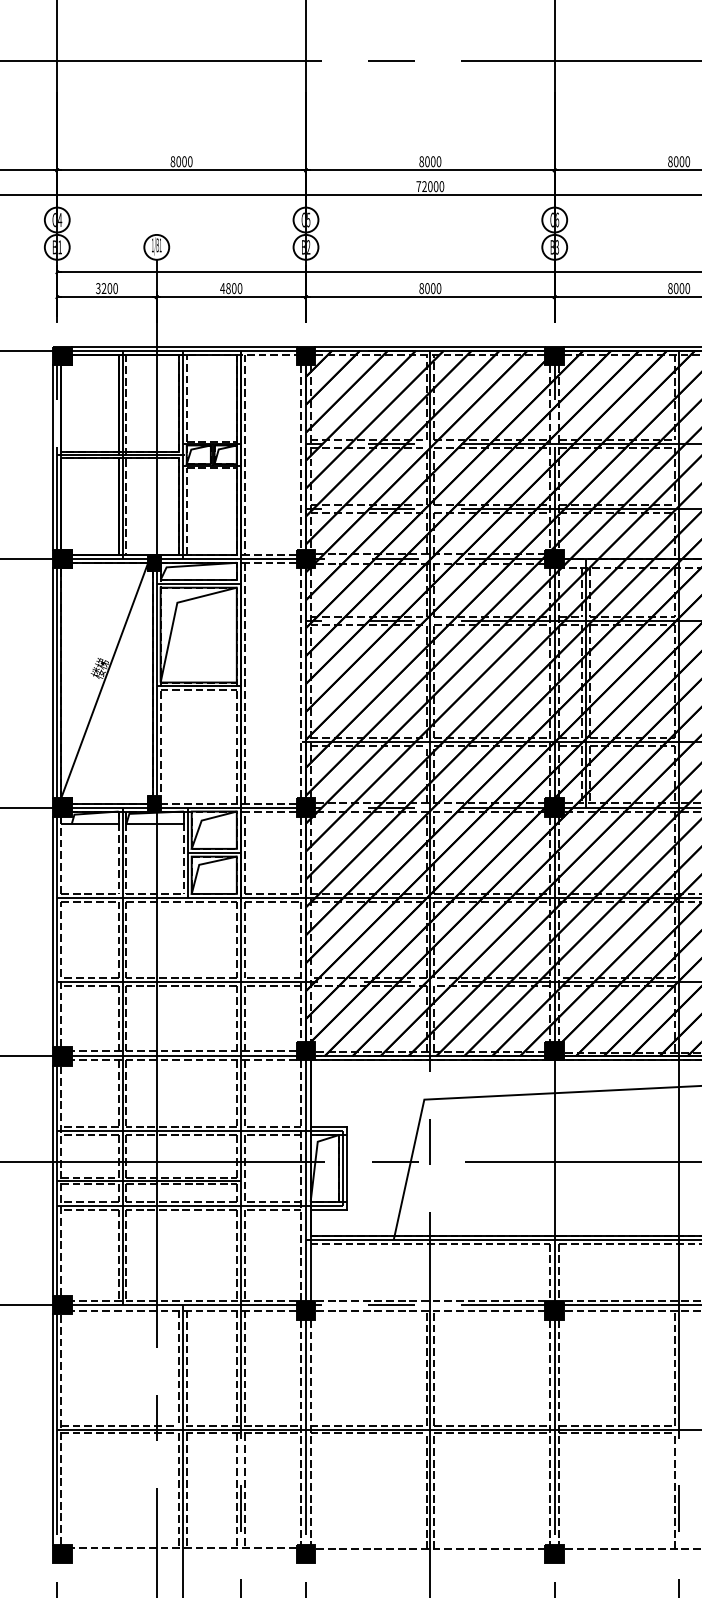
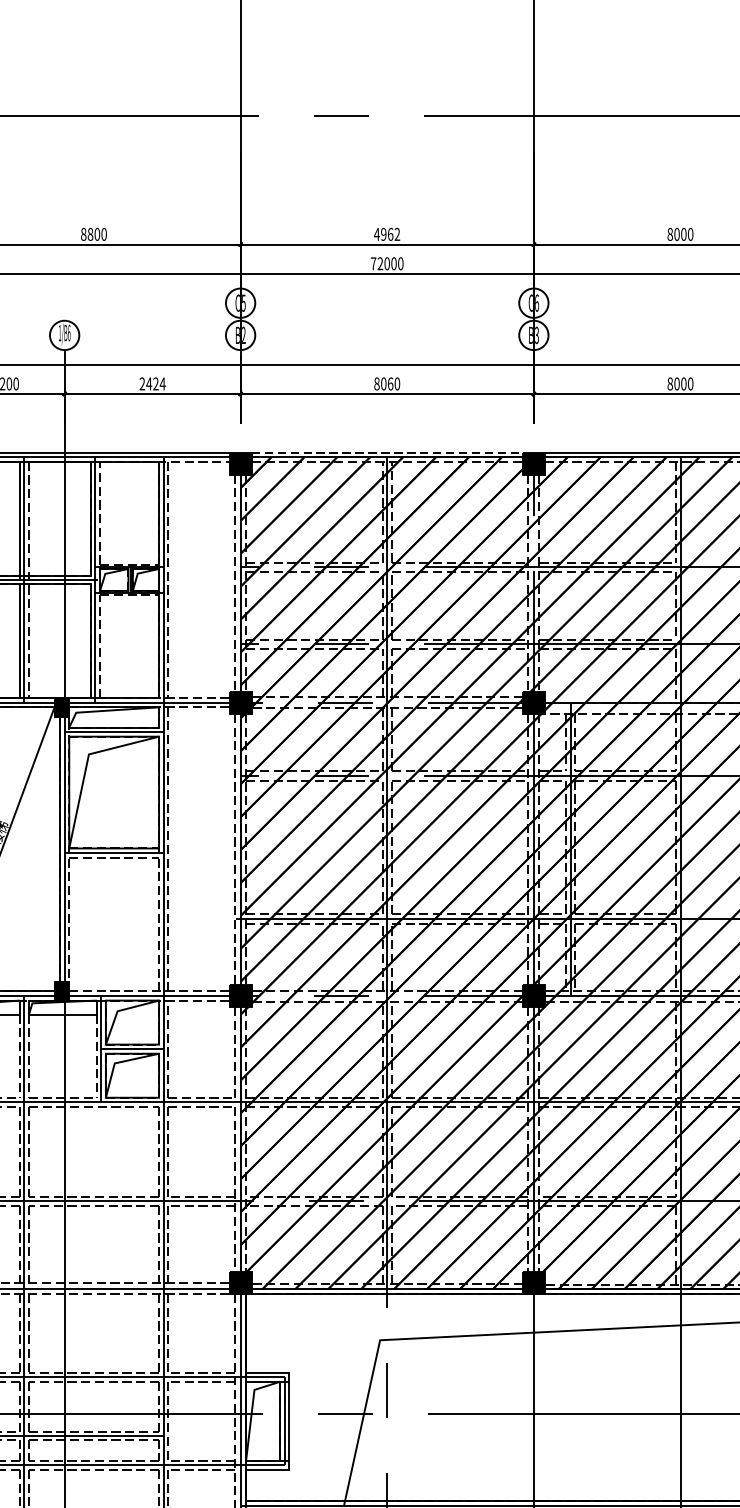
text: (178, 161) -> (90, 234), 8000 -> 8800
text: (430, 161) -> (387, 234), 8000 -> 4962
text: (160, 245) -> (69, 333), 1/B1 -> 1/B6
text: (231, 288) -> (152, 383), 4800 -> 2424
text: (433, 288) -> (390, 383), 8000 -> 8060
line: (430, 346) -> (387, 452), solid -> dashed

